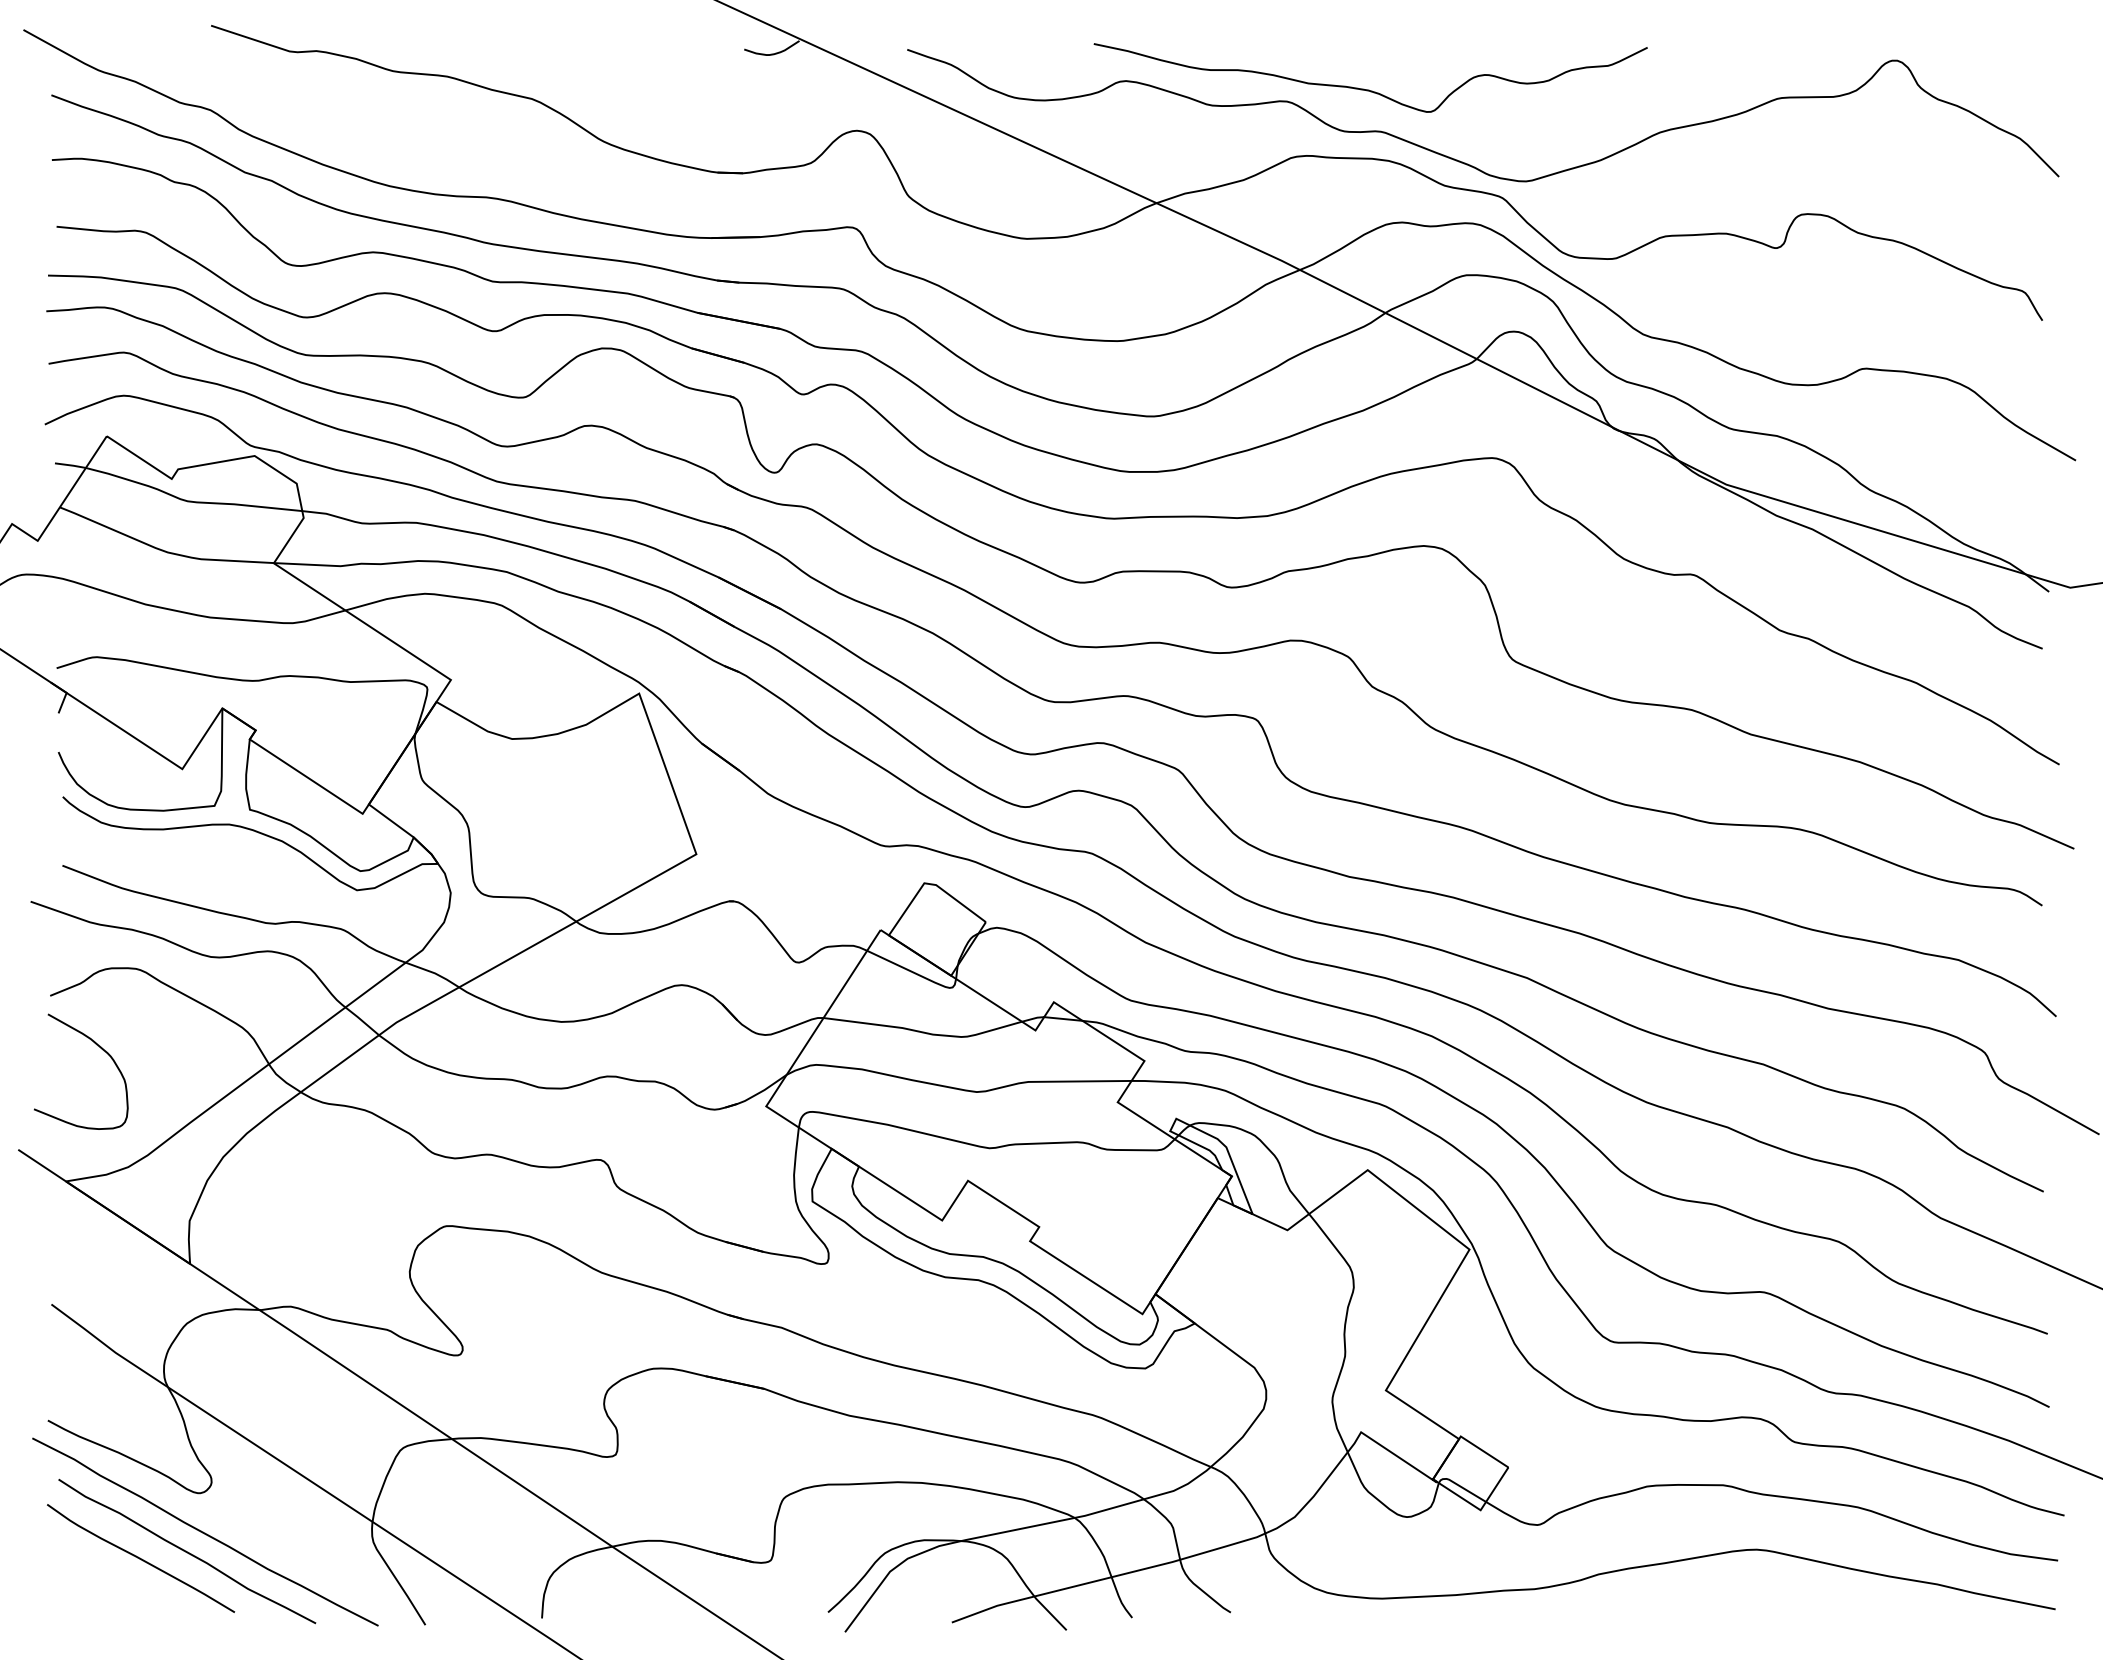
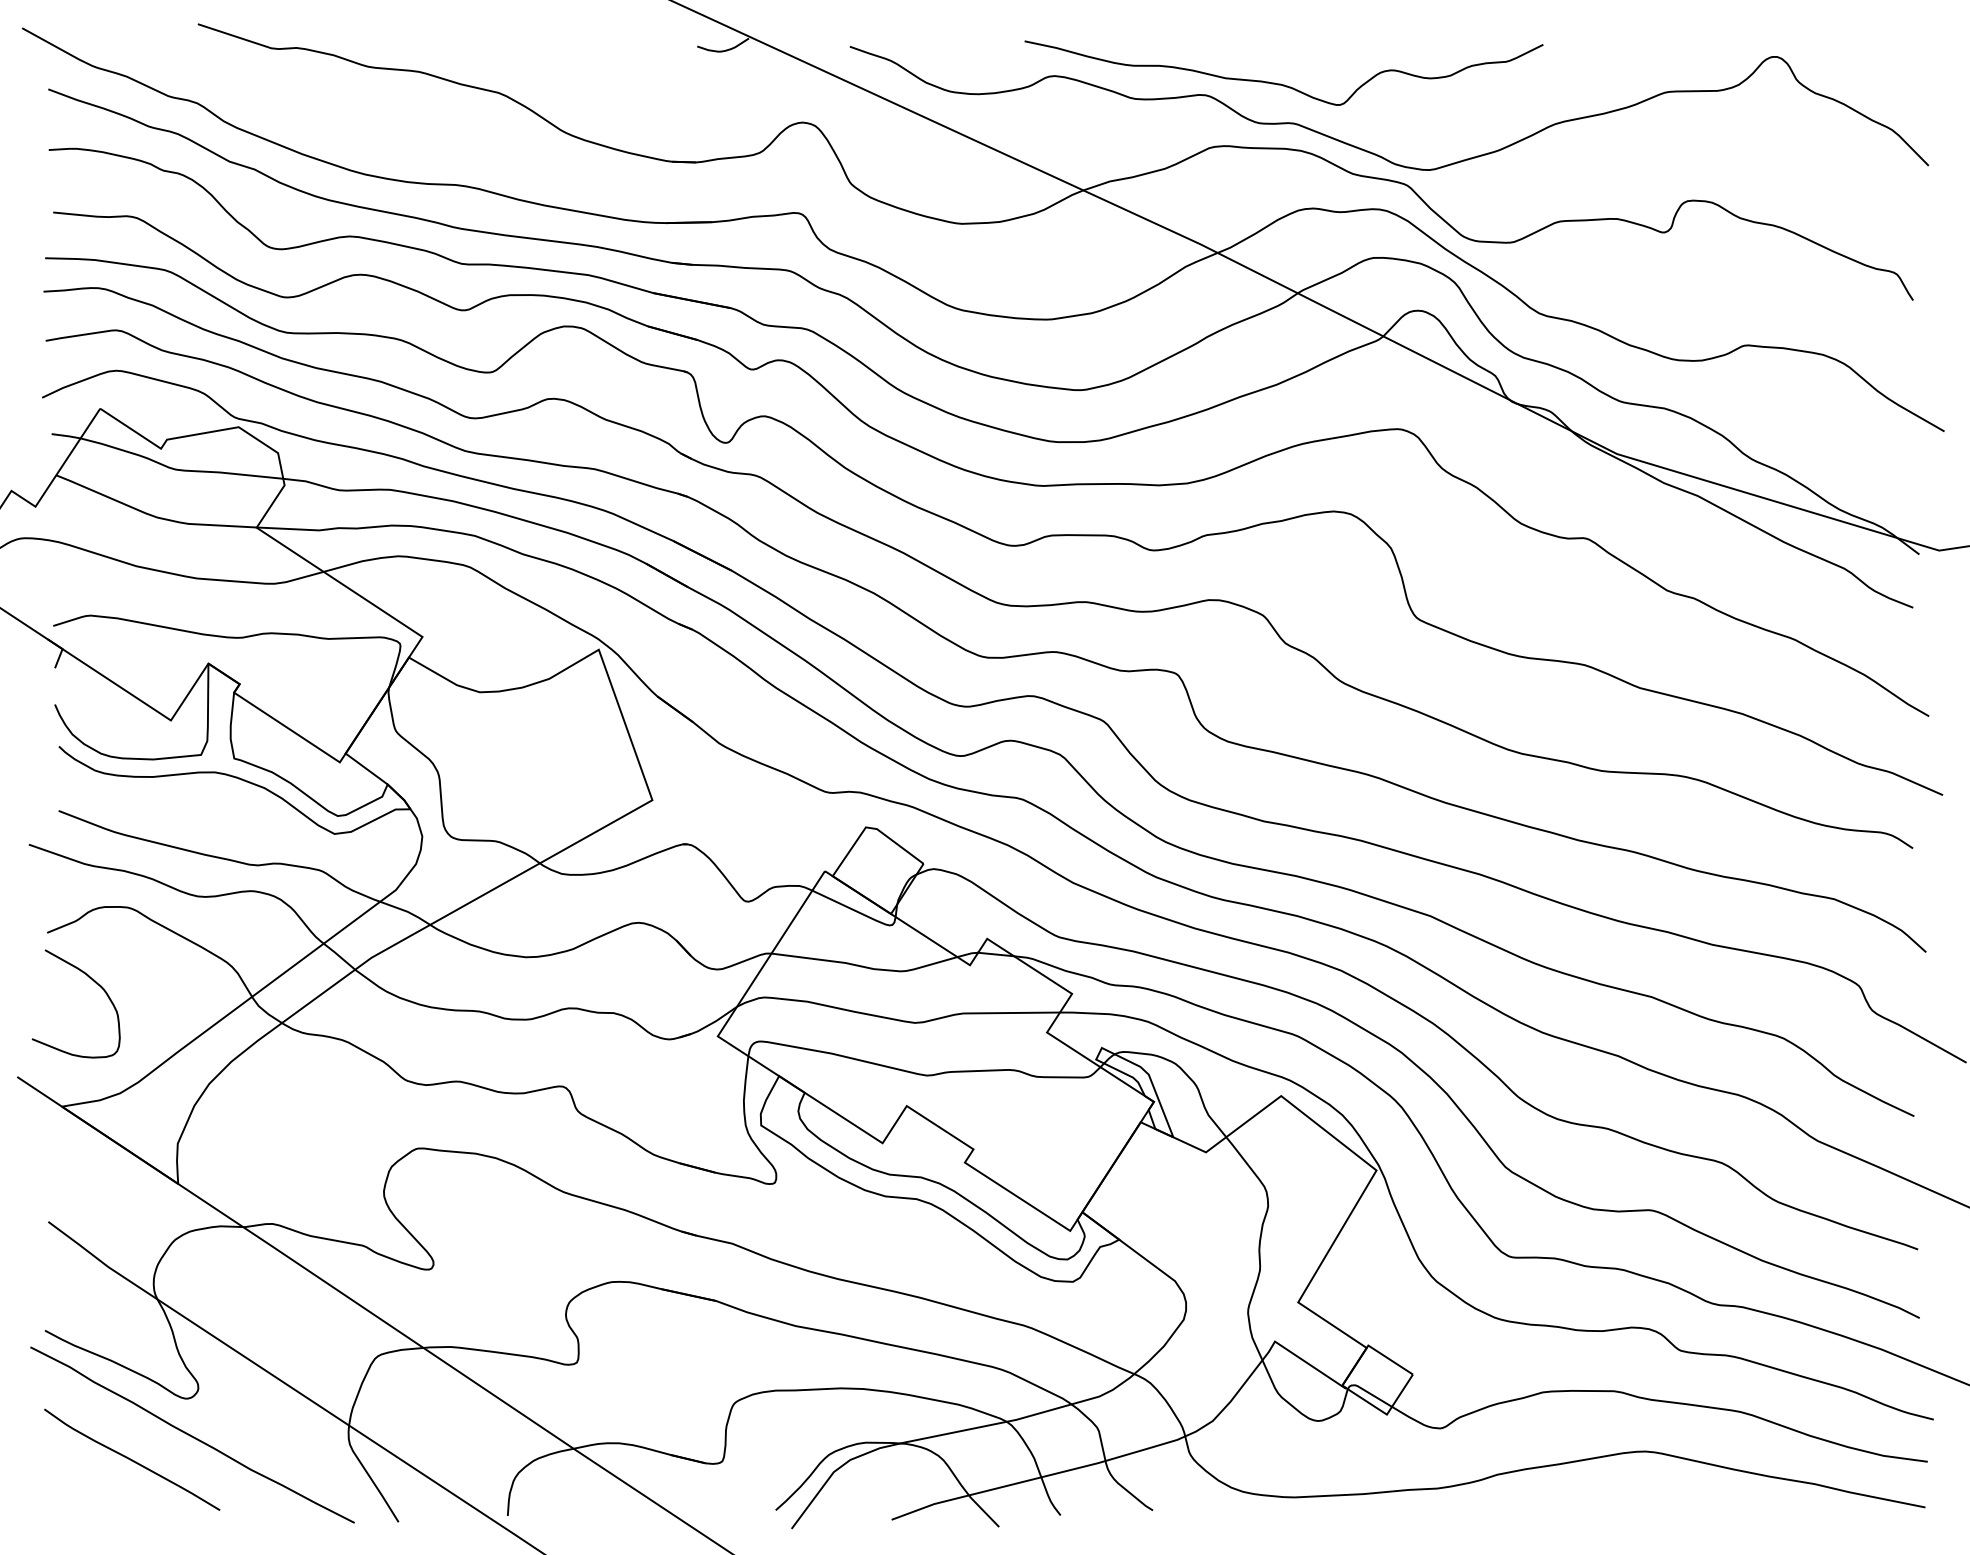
curve: (187, 1551) -> (175, 1453), removed

